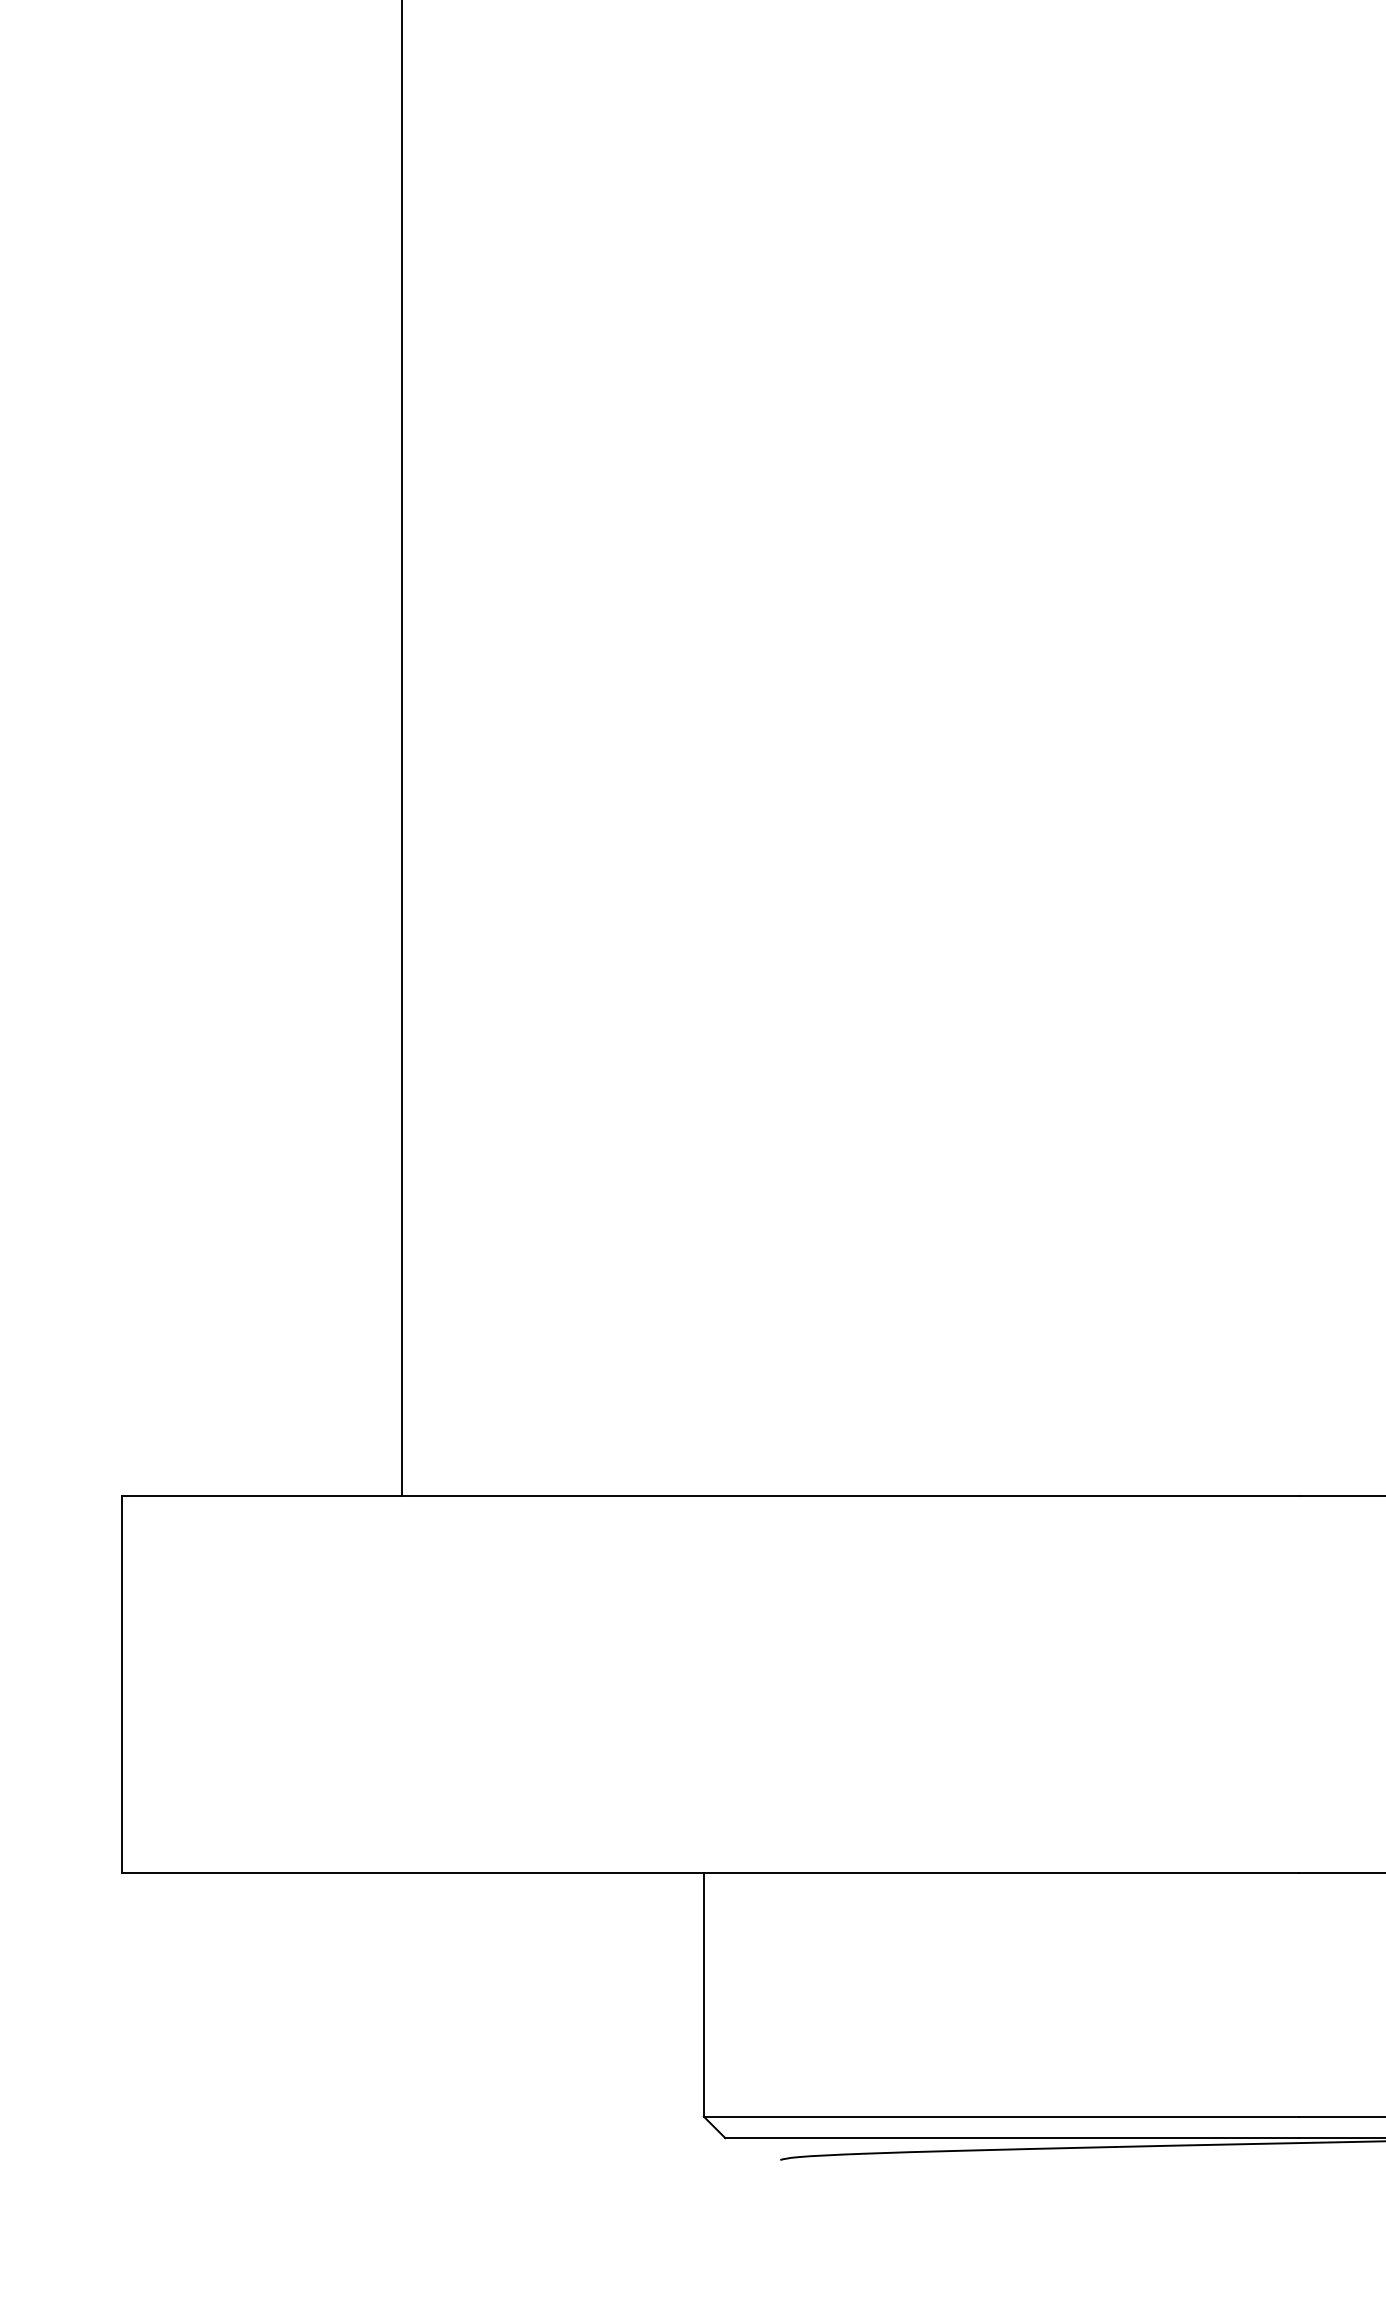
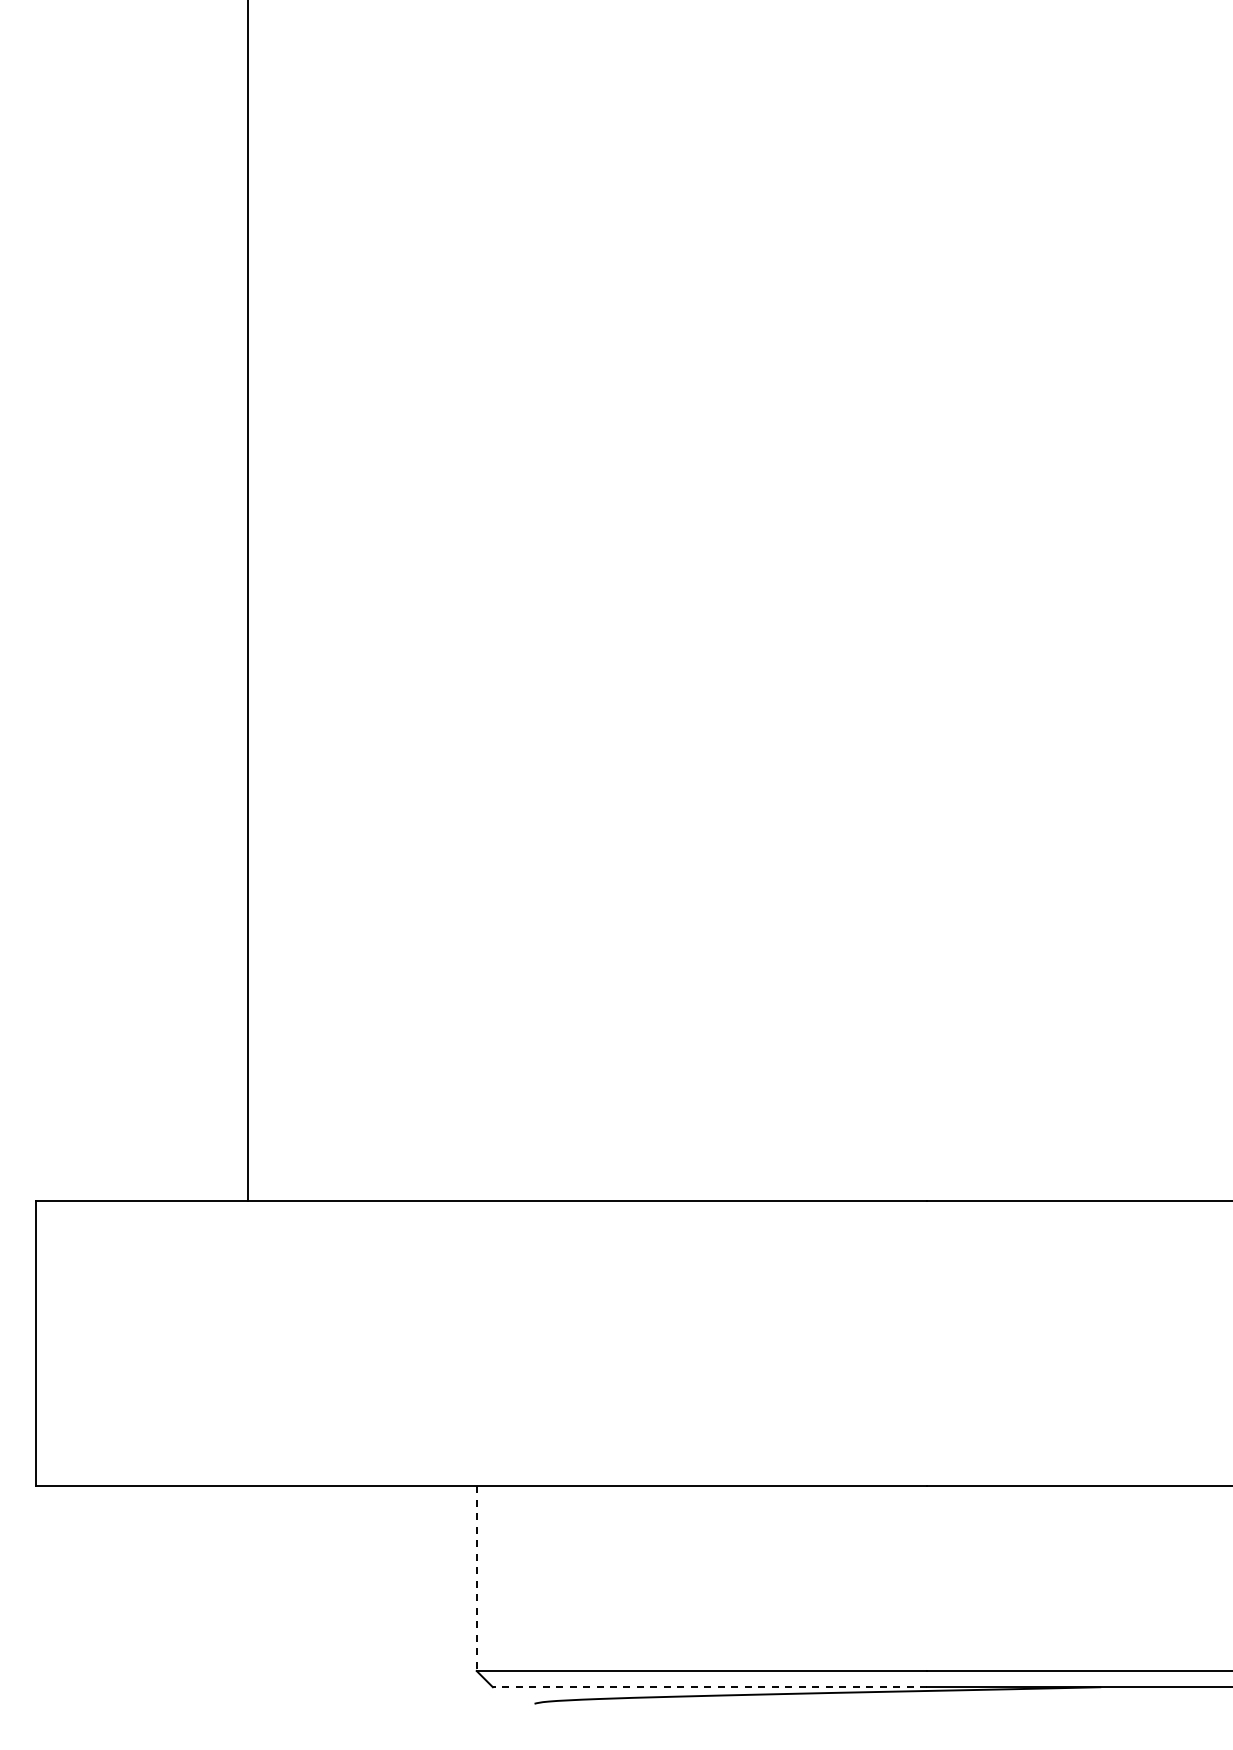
line: (703, 1995) -> (476, 1579), solid -> dashed
line: (1011, 2138) -> (709, 1687), solid -> dashed

